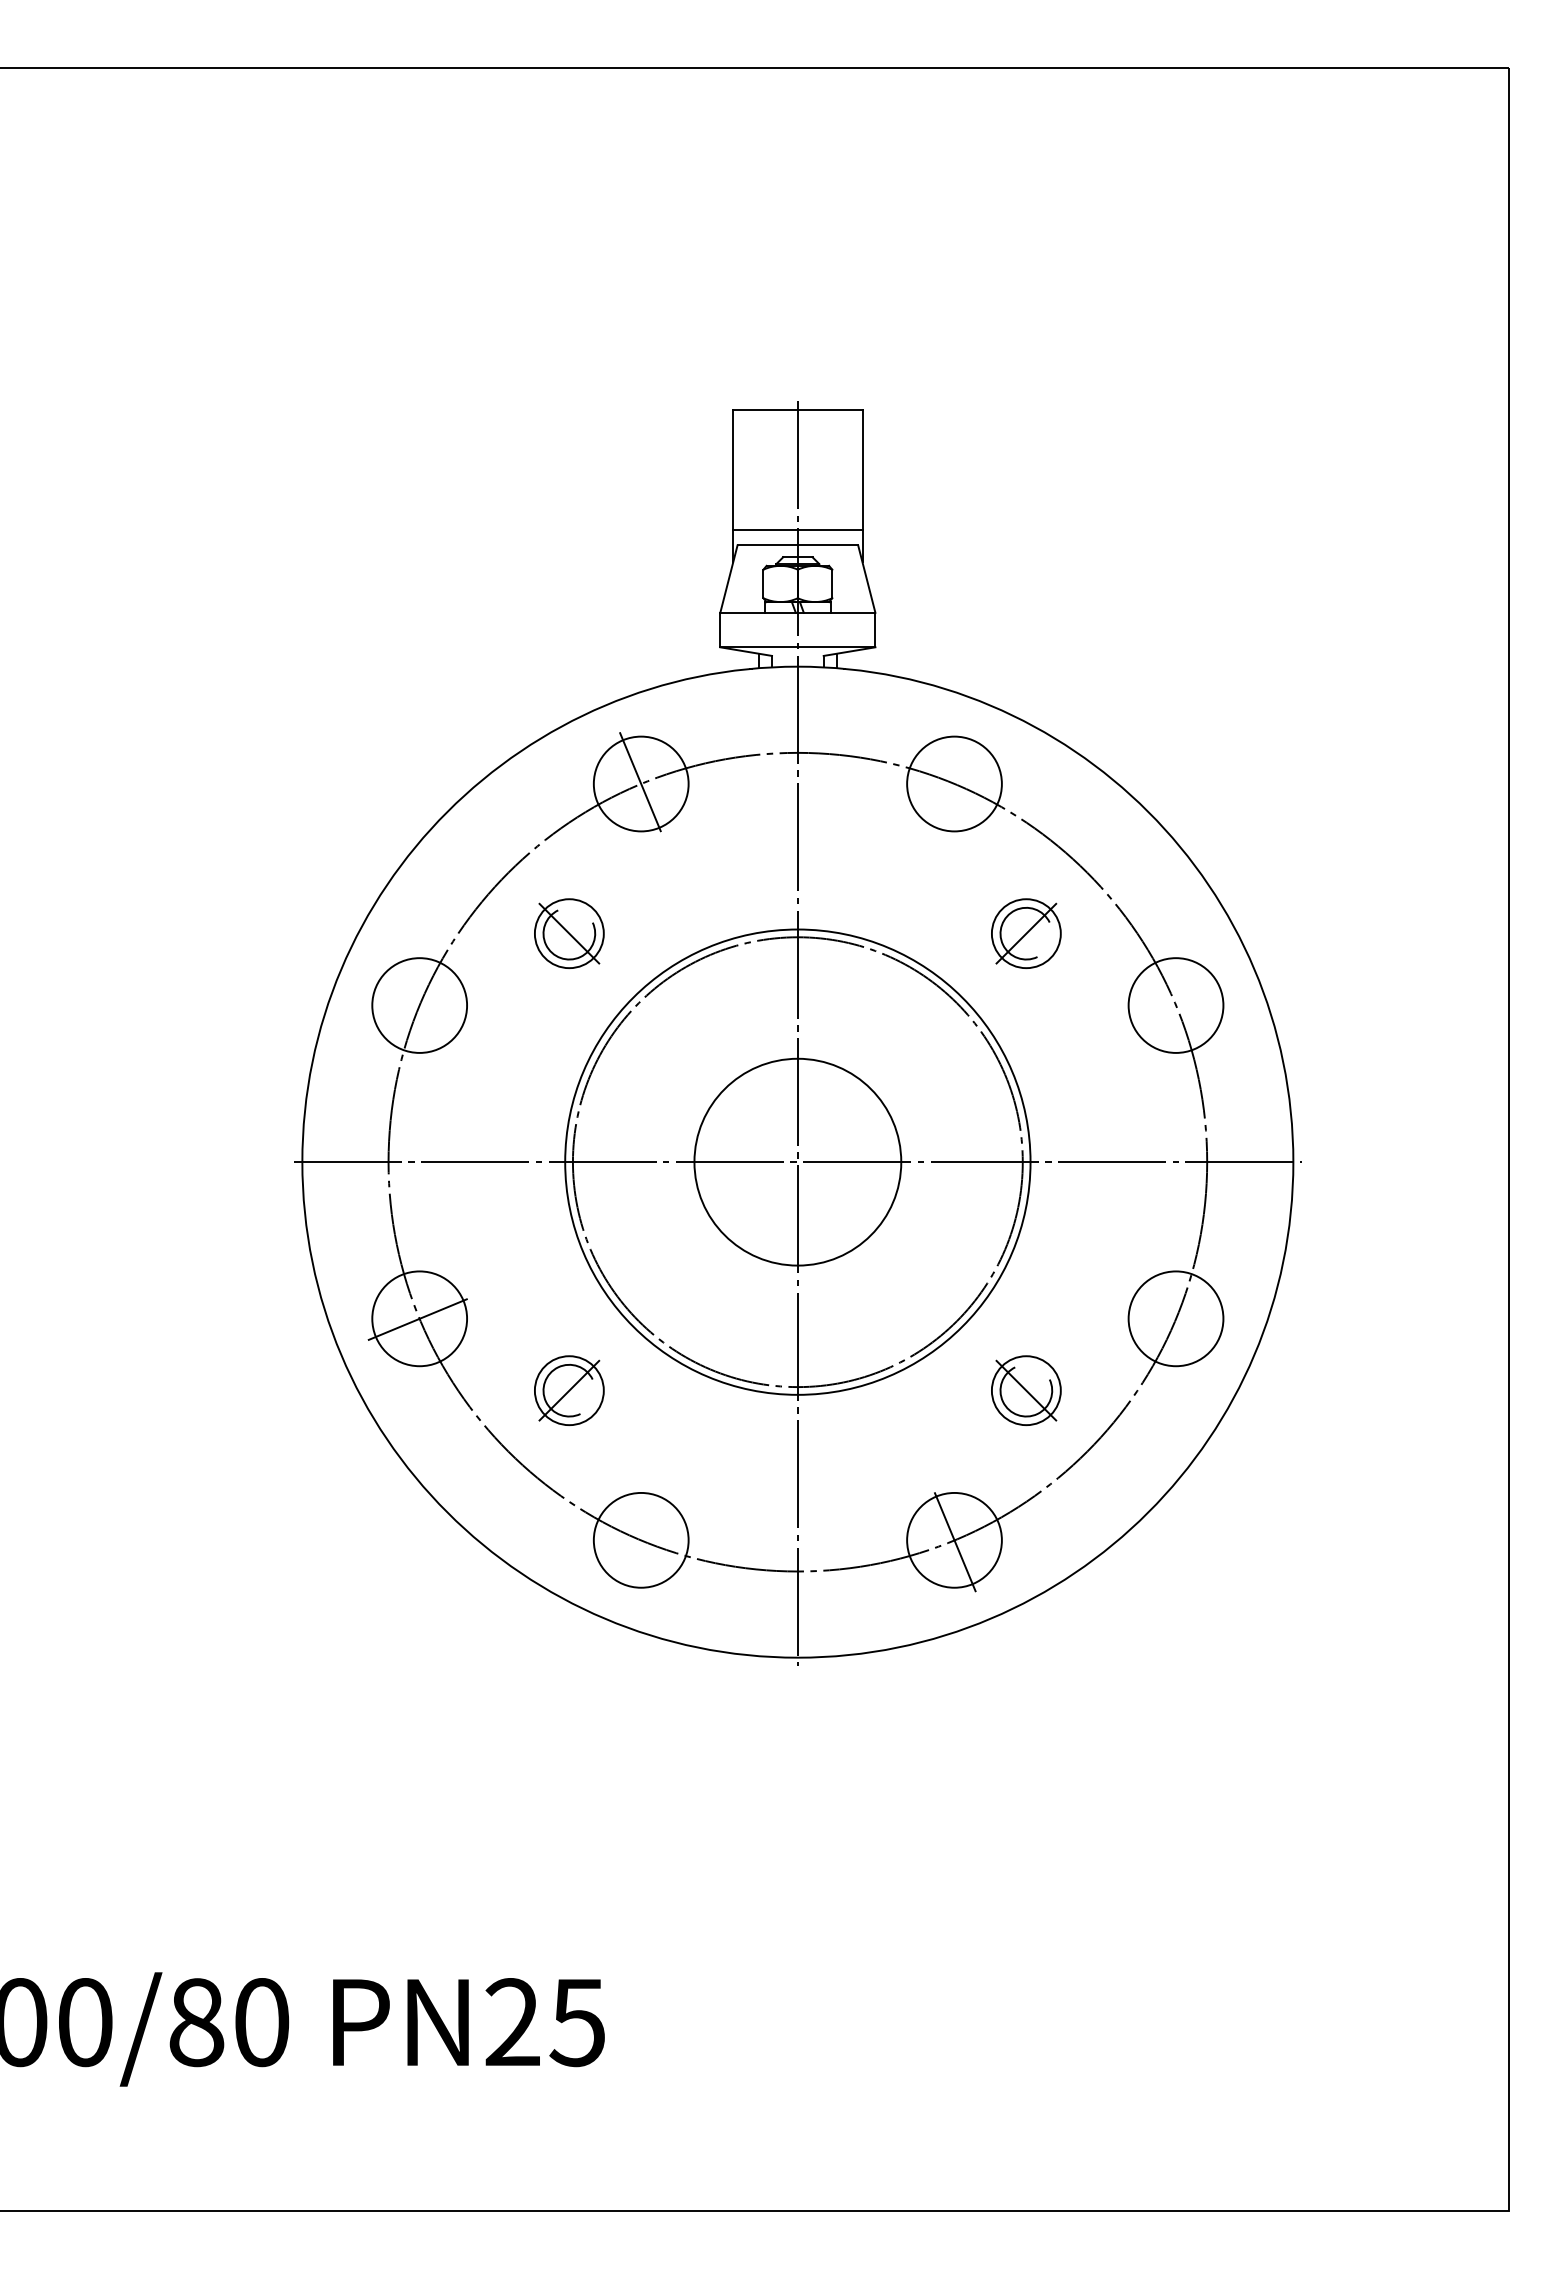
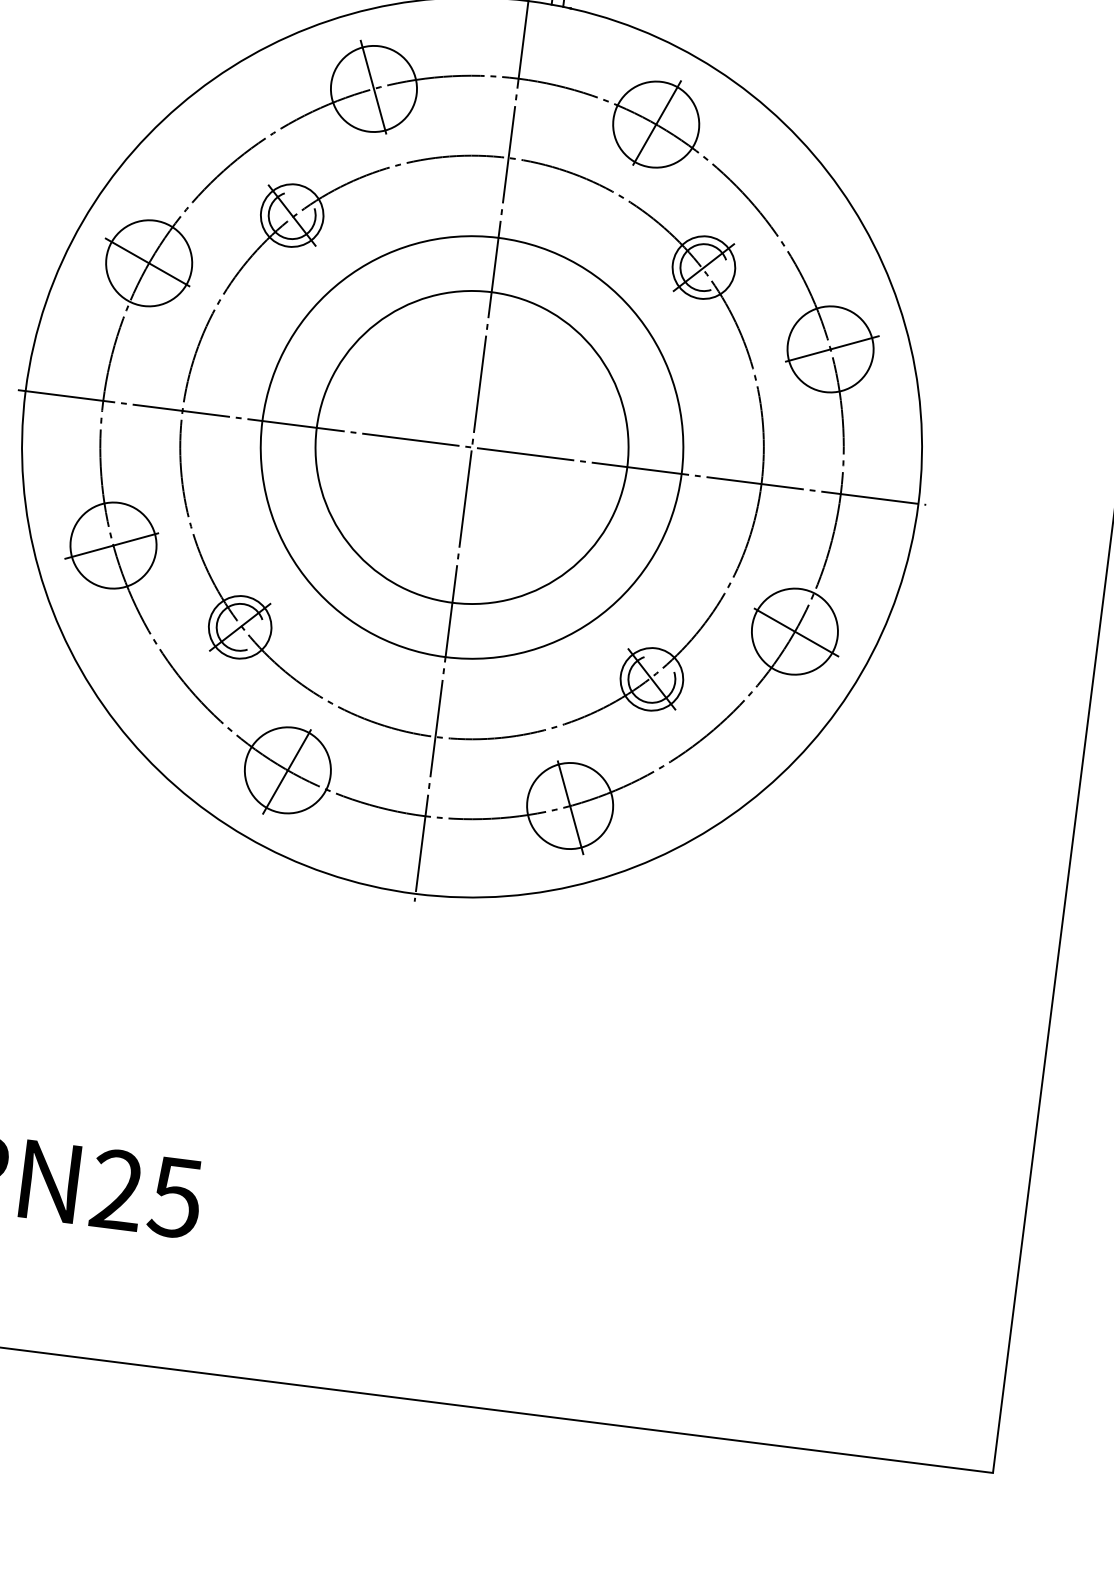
line: (954, 783) -> (656, 124), added
line: (419, 1005) -> (149, 263), added
line: (1175, 1005) -> (830, 349), added
circle: (797, 1161) -> (471, 446), size x1.43
circle: (797, 1161) -> (471, 446), size x1.67
line: (1175, 1318) -> (794, 631), added
line: (640, 1540) -> (287, 770), added

